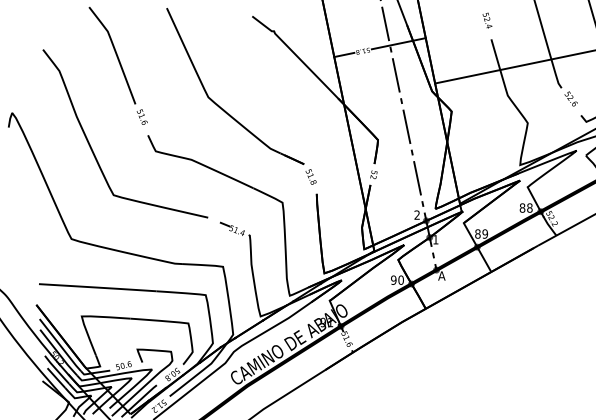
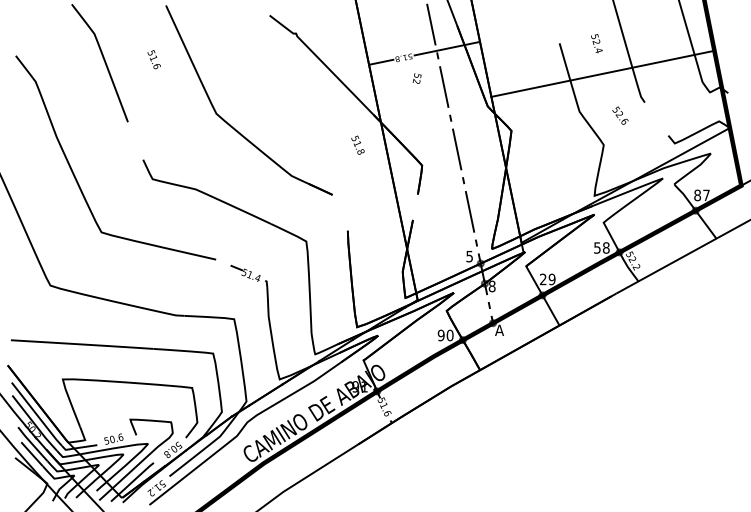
text: (487, 20) -> (596, 43), moved
text: (571, 98) -> (620, 115), moved
text: (141, 116) -> (153, 59), moved
text: (373, 174) -> (416, 78), moved
text: (310, 176) -> (357, 144), moved
text: (522, 207) -> (597, 247), 88 -> 58
text: (417, 215) -> (469, 256), 2 -> 5
text: (477, 234) -> (542, 279), 89 -> 29
text: (435, 239) -> (491, 286), 1 -> 8

